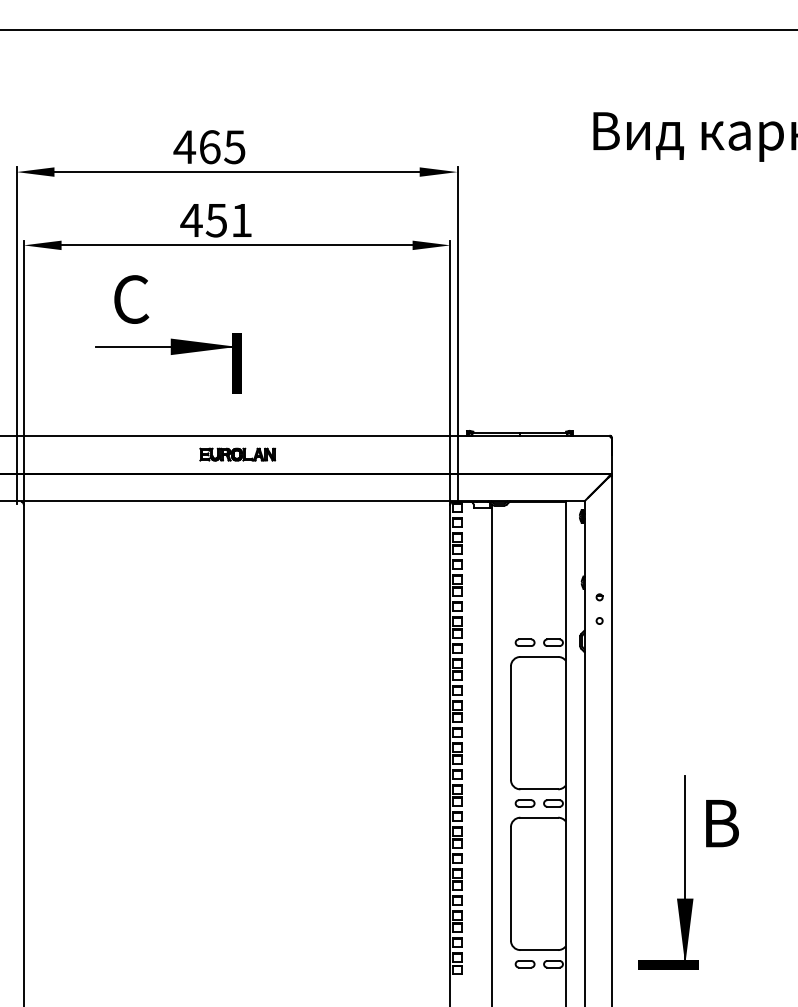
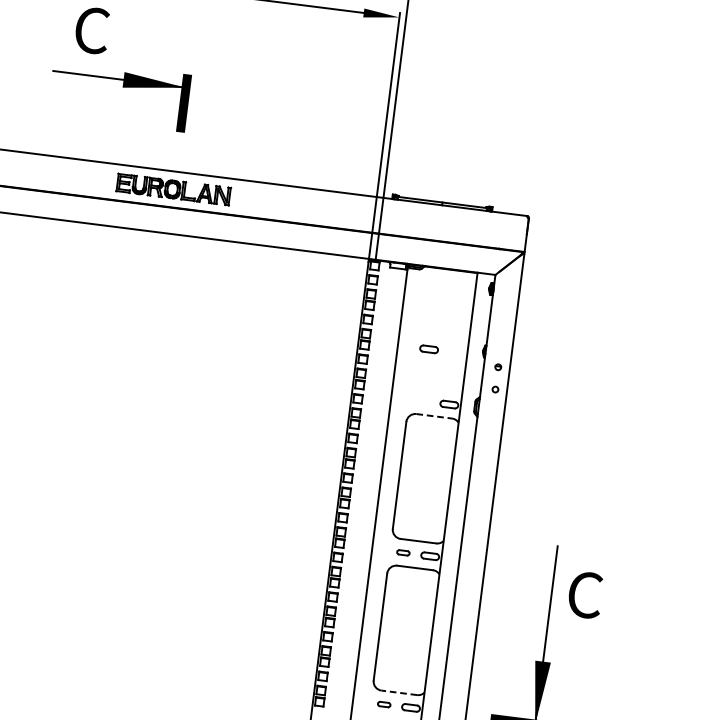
part: (237, 454) -> (173, 189), size x1.6
part: (524, 642) -> (428, 349), moved
line: (539, 656) -> (434, 415), solid -> dashed
part: (524, 803) -> (402, 552), size x0.7
text: (720, 823) -> (585, 595), B -> C
line: (539, 950) -> (399, 693), solid -> dashed
part: (524, 964) -> (383, 704), size x0.7

